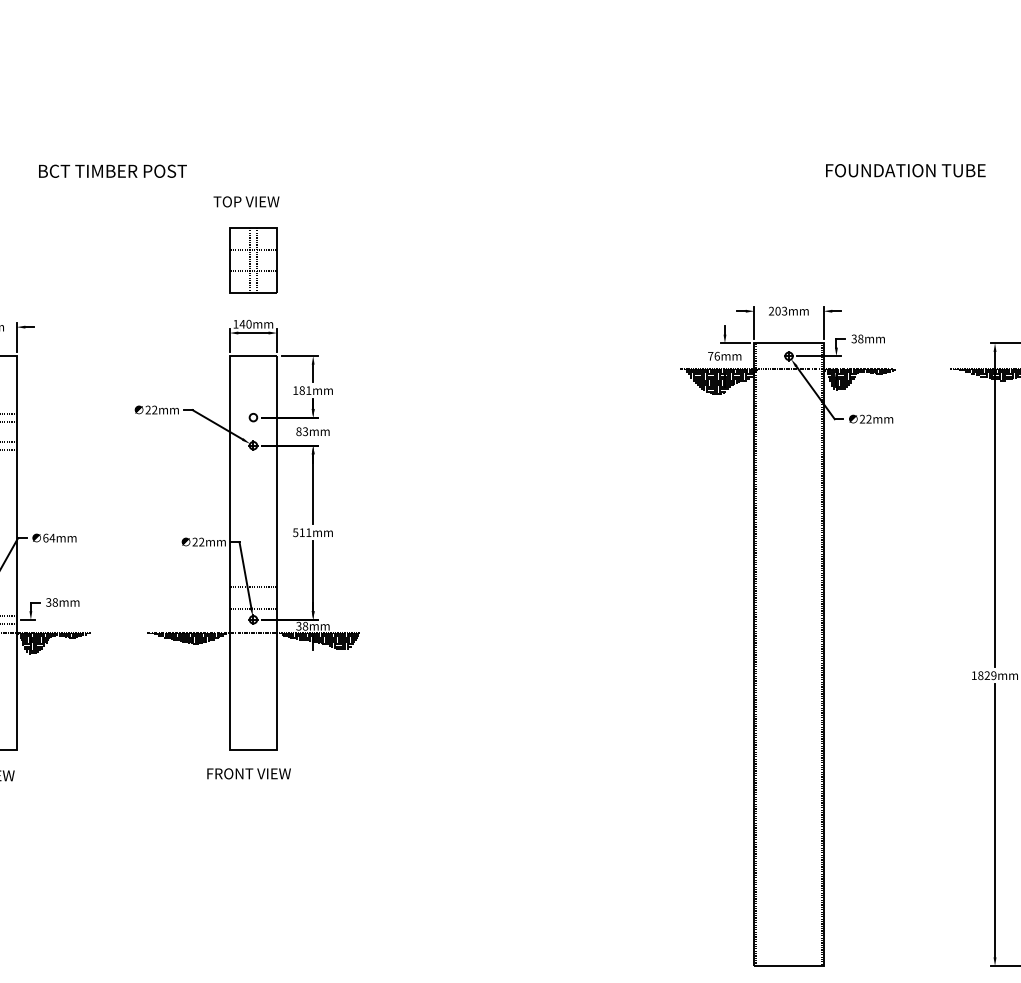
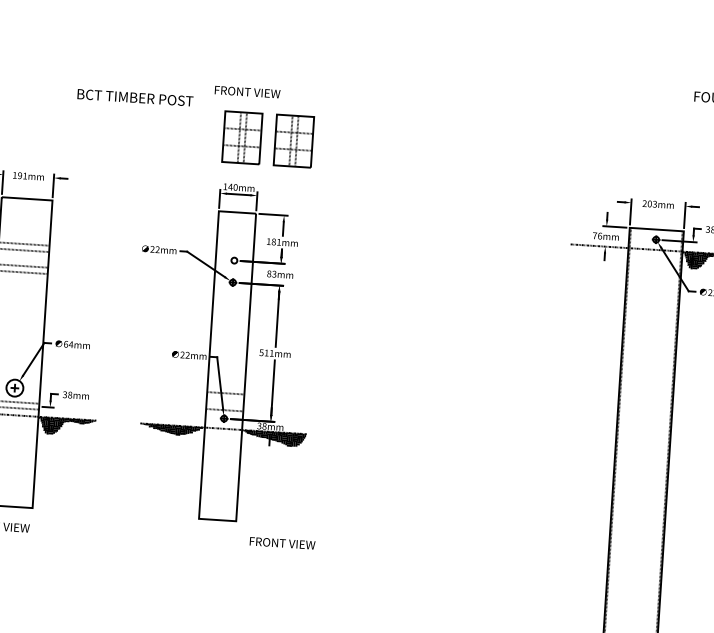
text: (112, 170) -> (135, 97), moved
text: (255, 201) -> (246, 91), TOP VIEW -> FRONT VIEW
part: (319, 260) -> (293, 141), added
hatch: (721, 381) -> (602, 256), removed
text: (248, 773) -> (282, 543), moved

